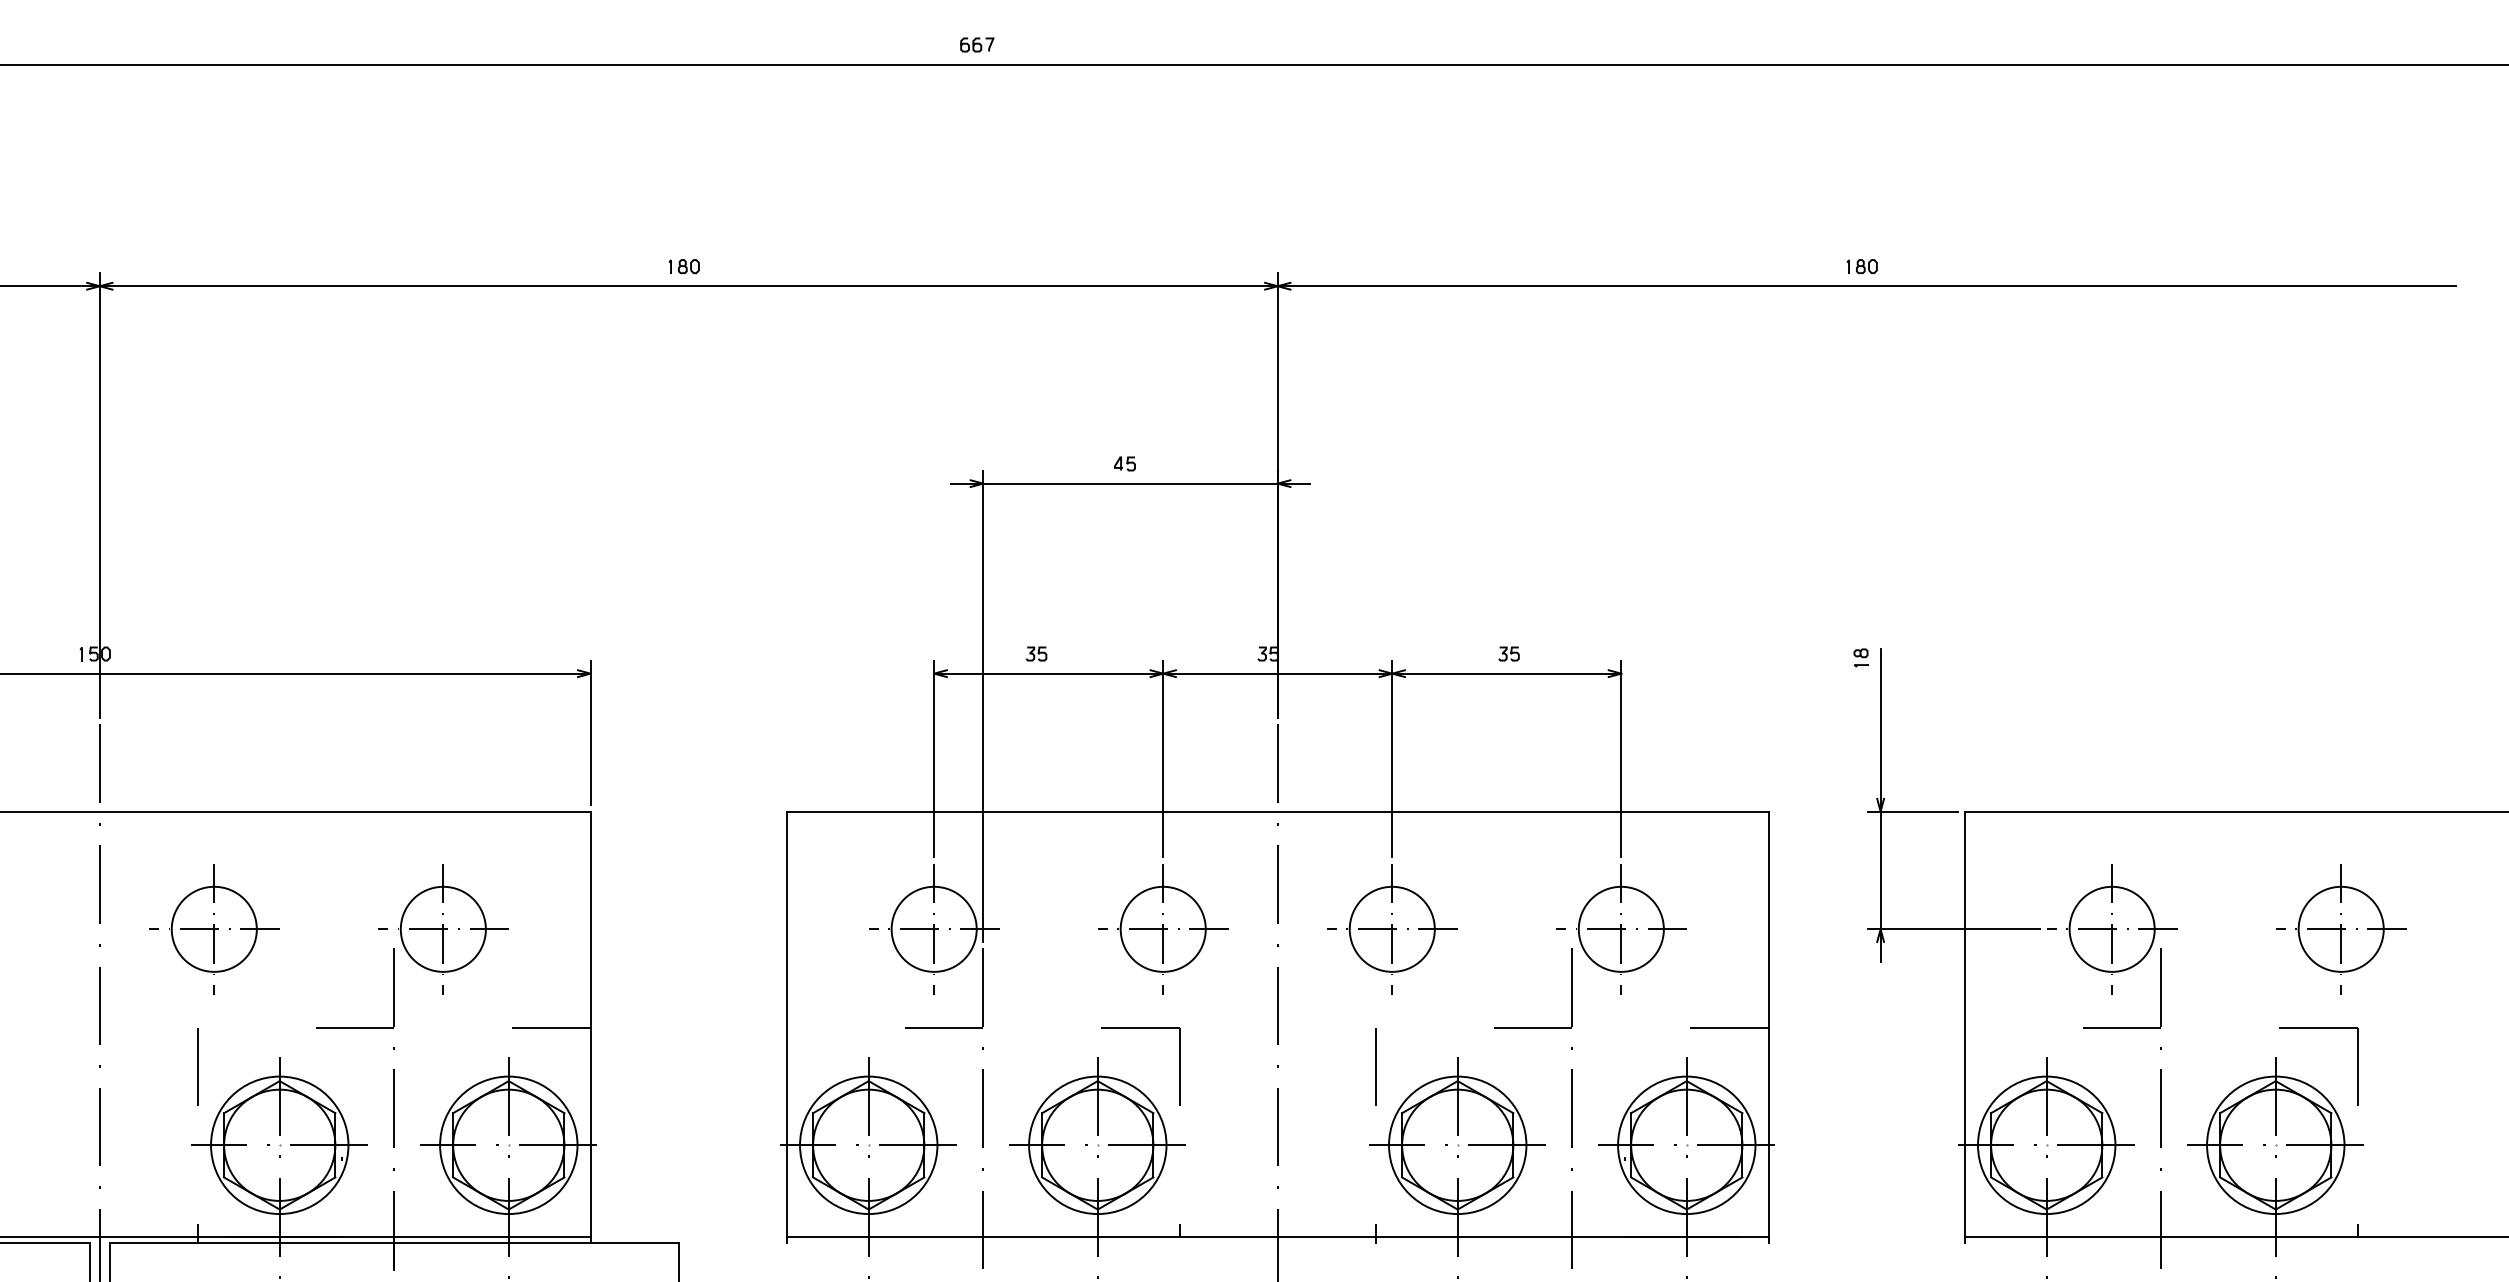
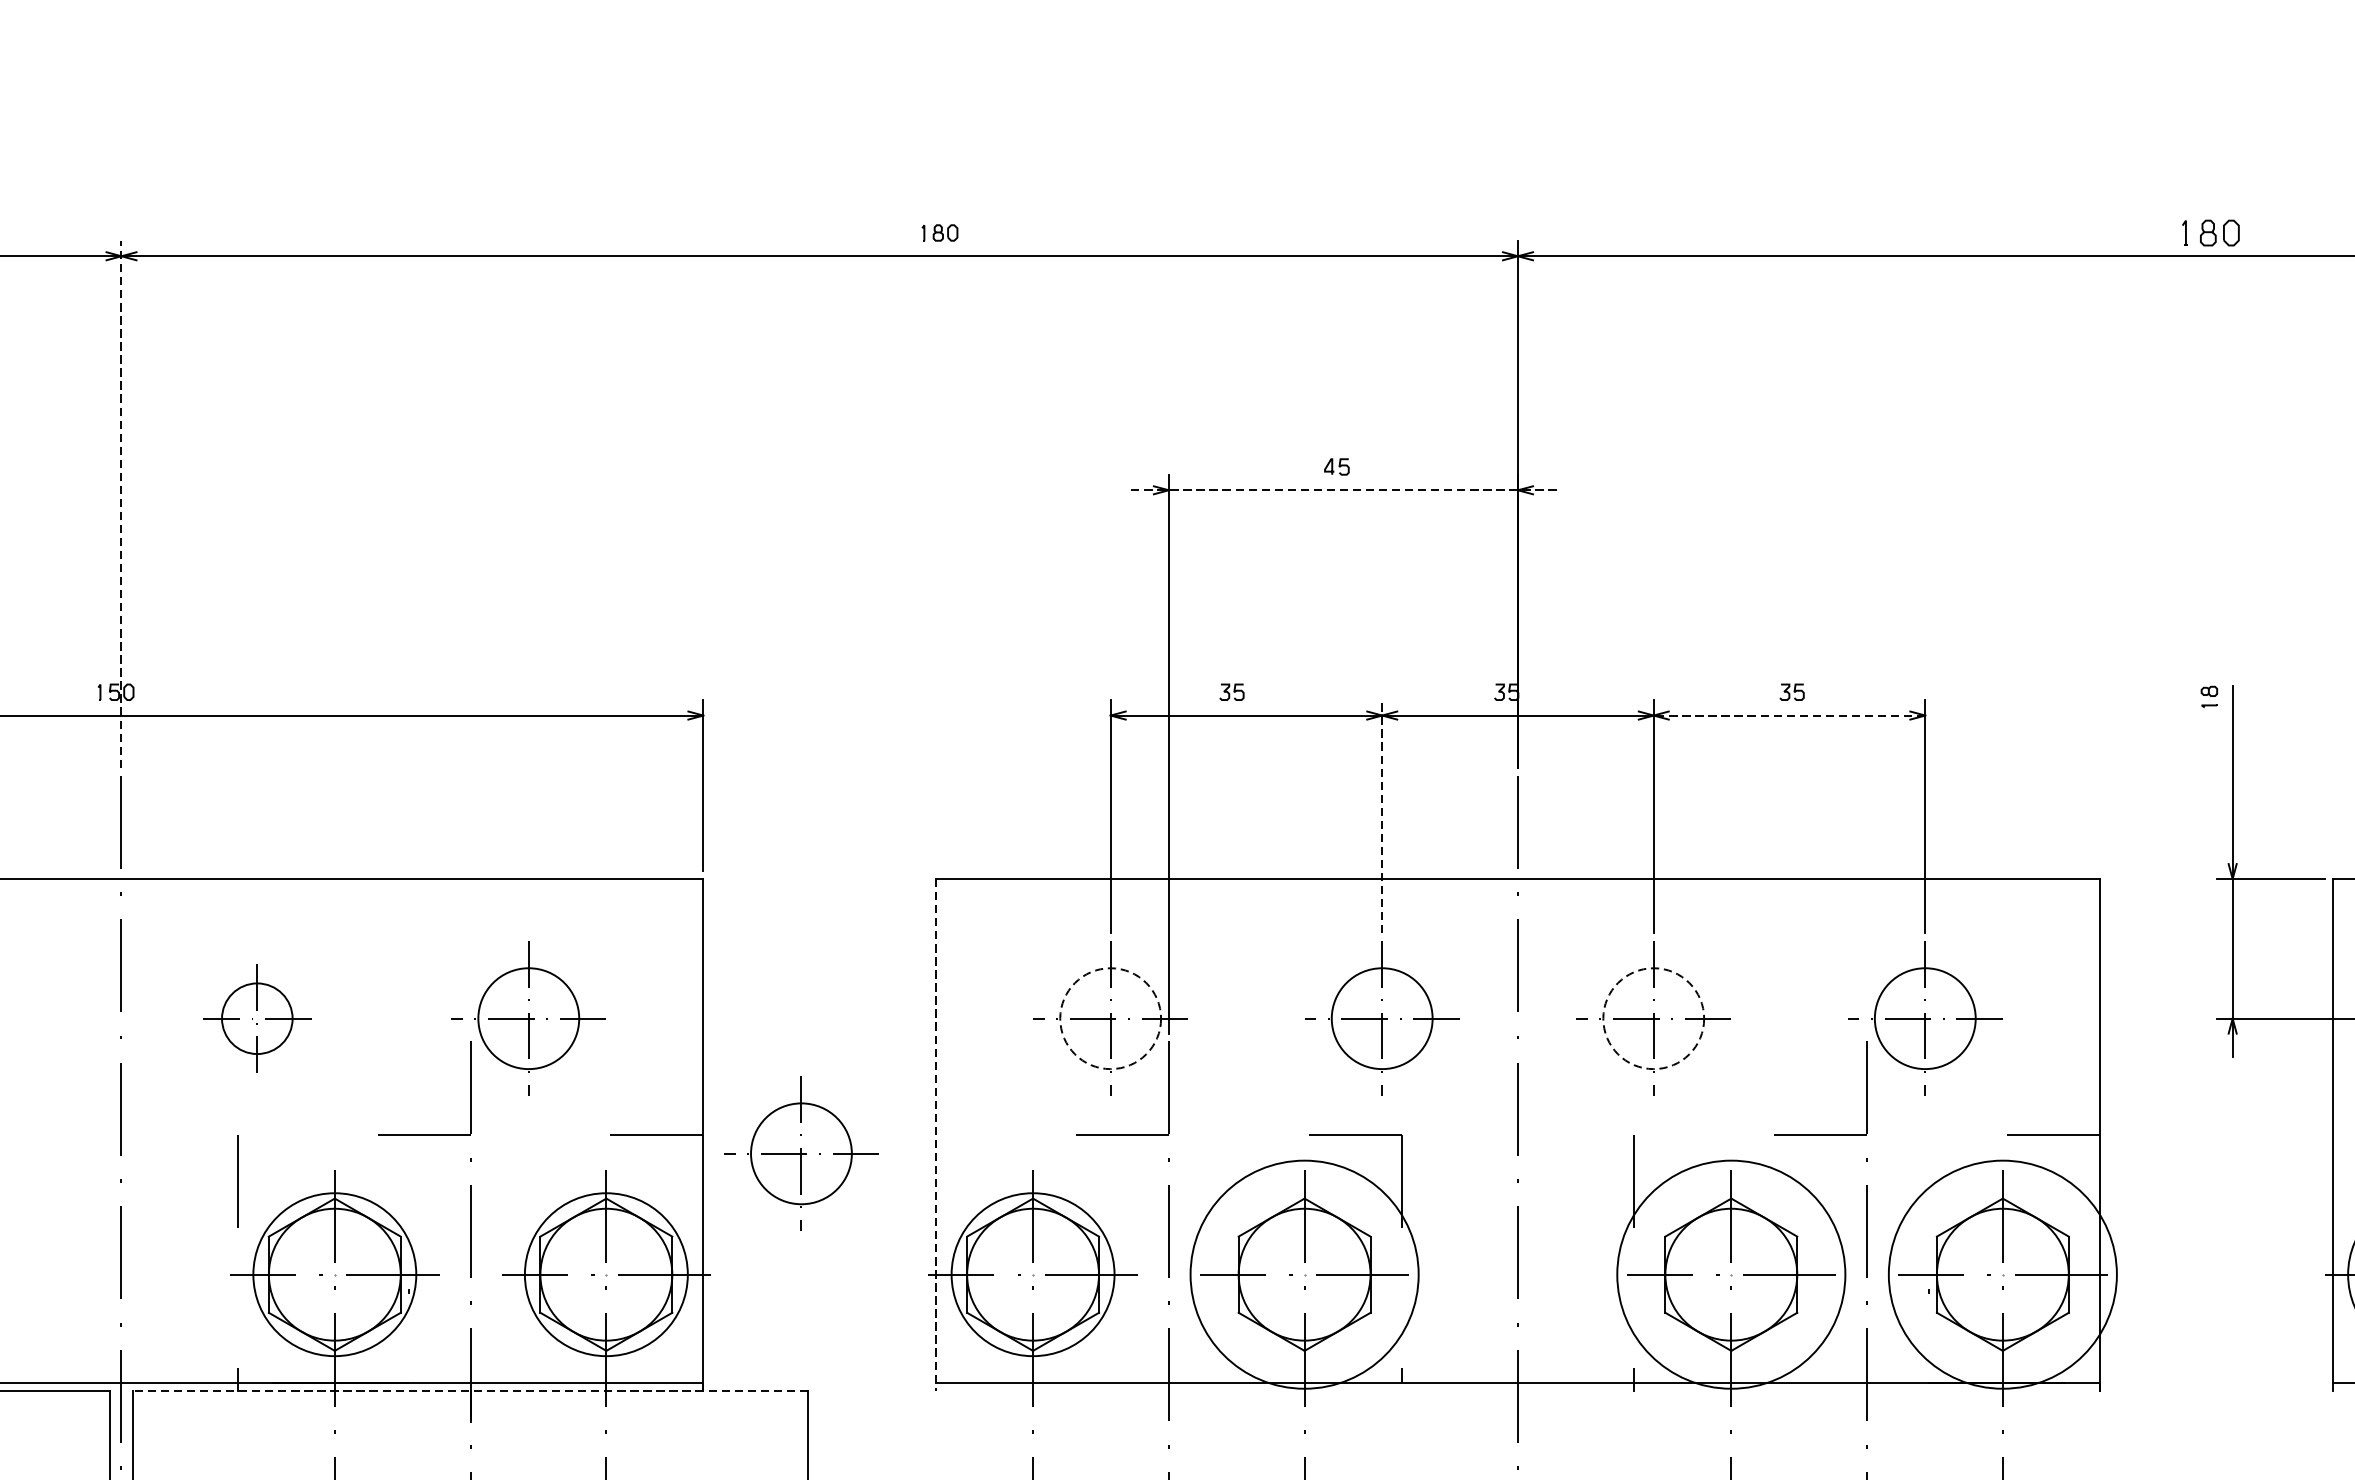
part: (683, 266) -> (939, 232), moved
part: (1861, 266) -> (2209, 232), size x1.6
line: (1130, 483) -> (1343, 490), solid -> dashed
line: (99, 495) -> (121, 504), solid -> dashed
line: (1506, 673) -> (1789, 715), solid -> dashed
line: (1163, 758) -> (1382, 816), solid -> dashed
circle: (933, 928) -> (1109, 1017), solid -> dashed
circle: (1391, 928) -> (1652, 1017), solid -> dashed
part: (214, 929) -> (257, 1018), size x0.7
line: (786, 1027) -> (935, 1135), solid -> dashed
part: (673, 1043) -> (801, 1154), added
circle: (1097, 1145) -> (1304, 1274), size x1.4
circle: (1457, 1145) -> (1731, 1274), size x1.4
circle: (1686, 1145) -> (2002, 1274), size x1.4
line: (394, 1243) -> (470, 1391), solid -> dashed

